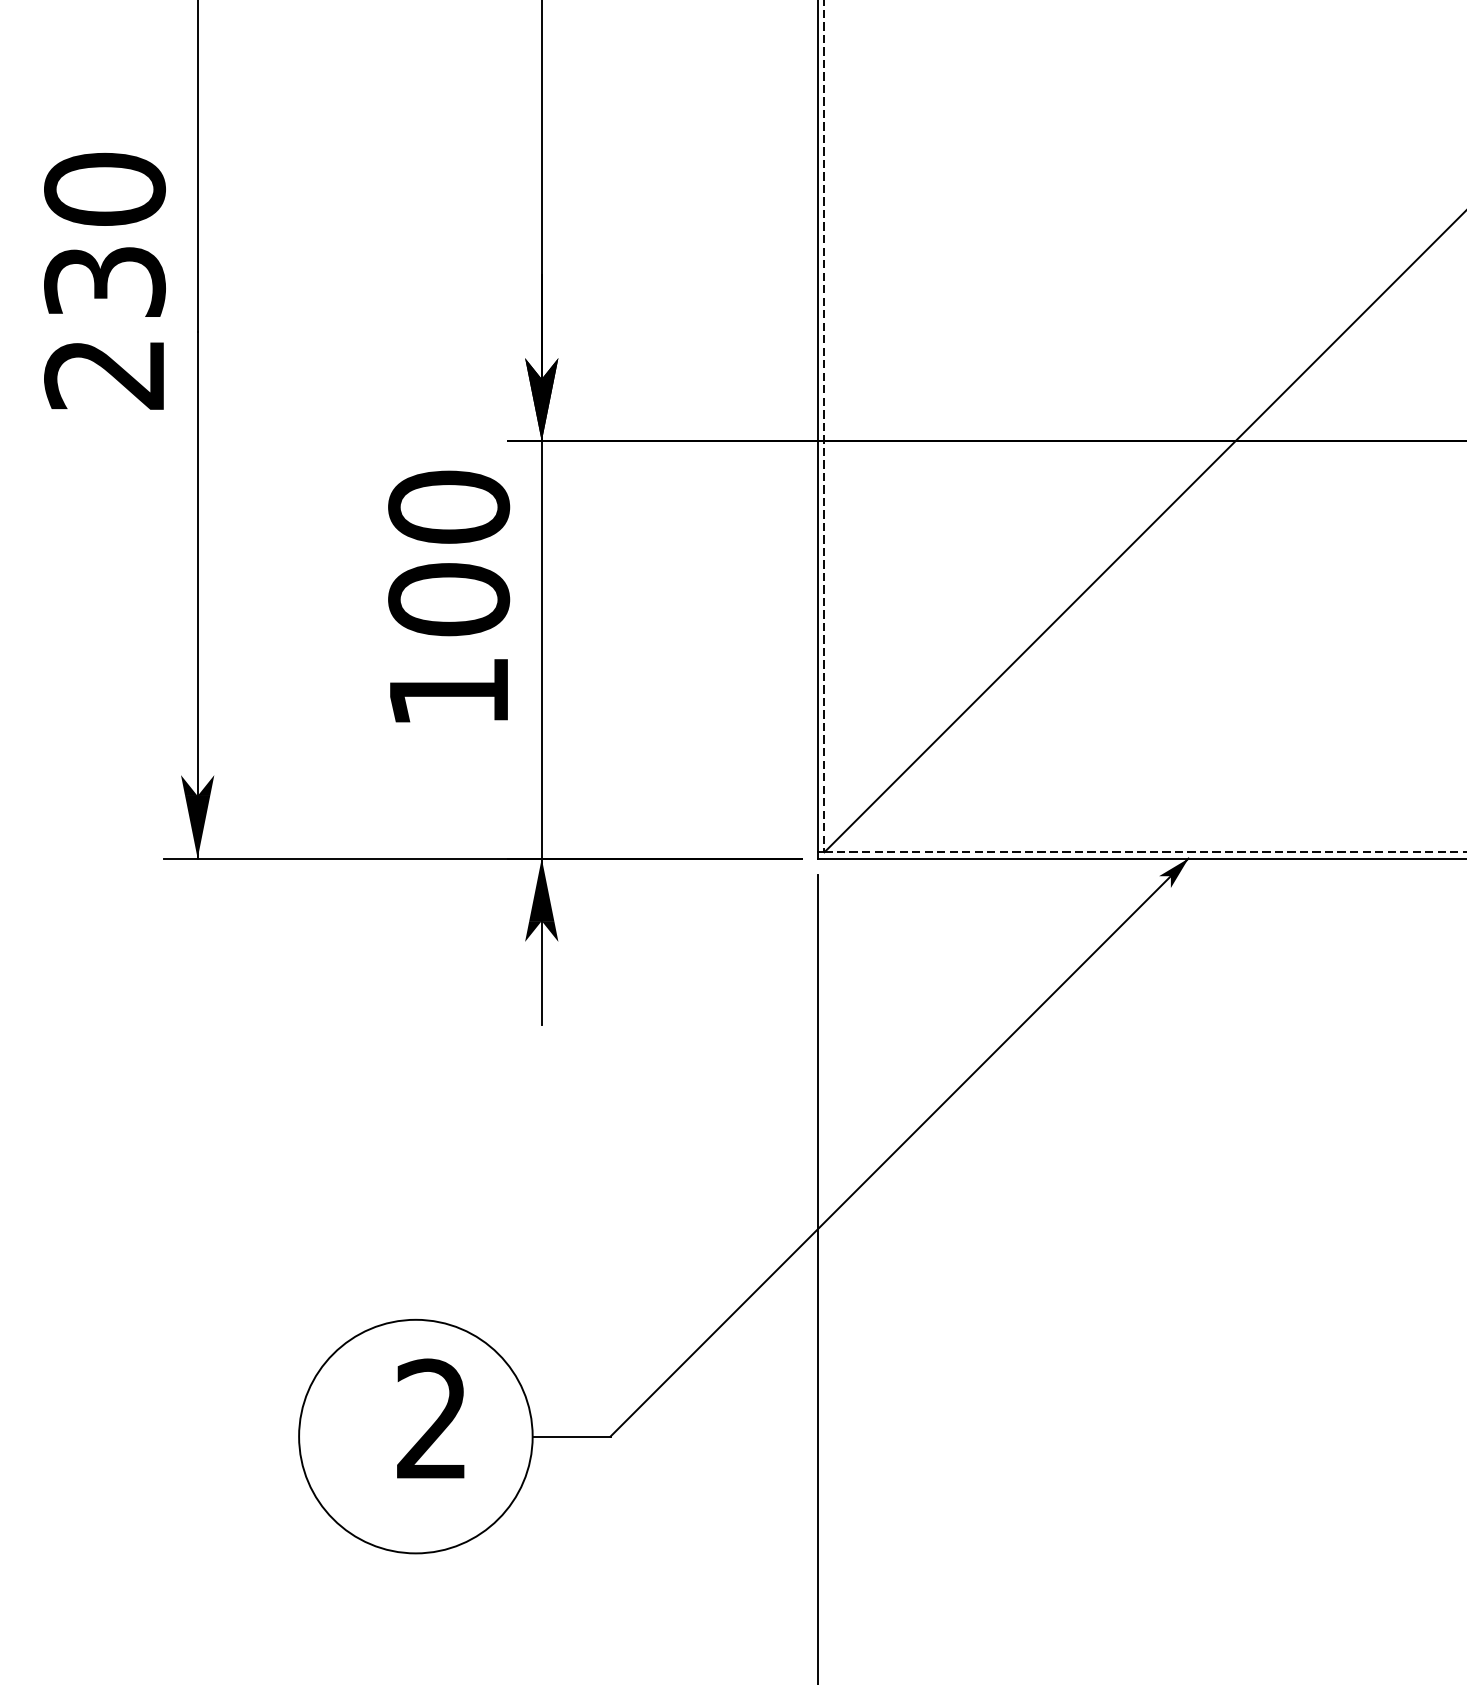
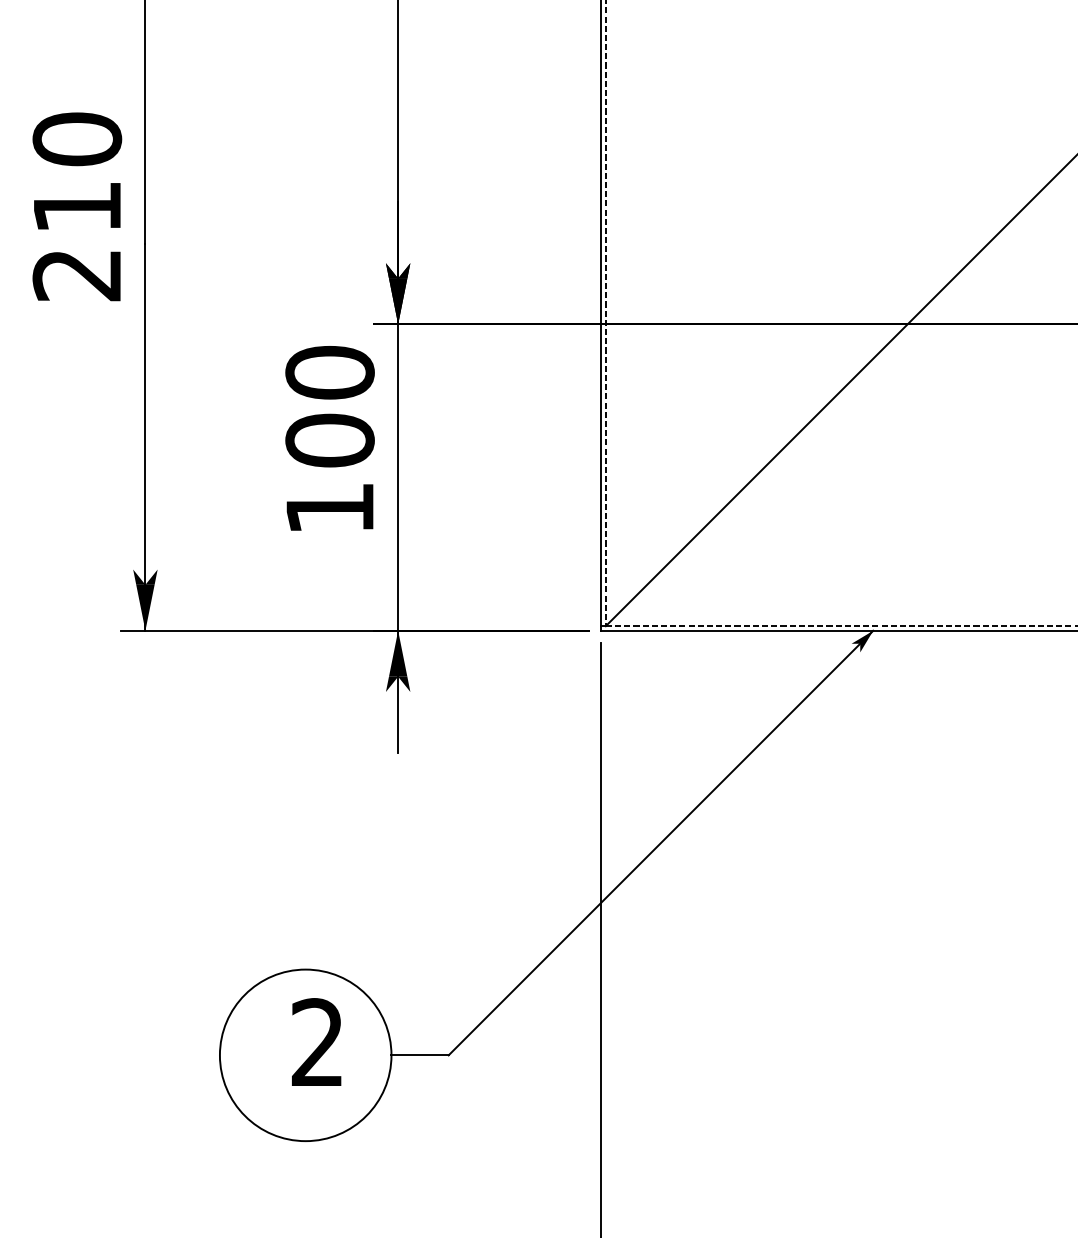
text: (104, 281) -> (76, 206), 230 -> 210

